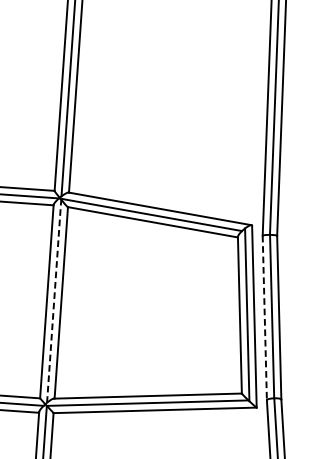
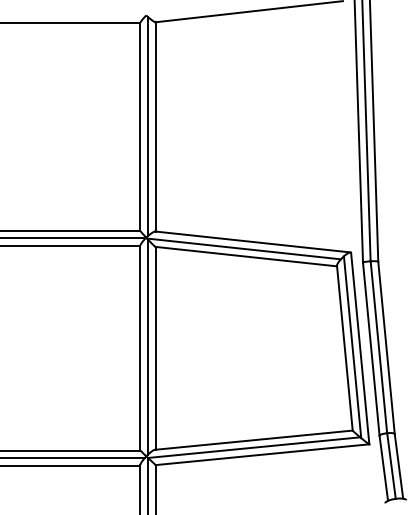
line: (54, 301) -> (148, 347), dashed -> solid
line: (264, 318) -> (371, 349), dashed -> solid

